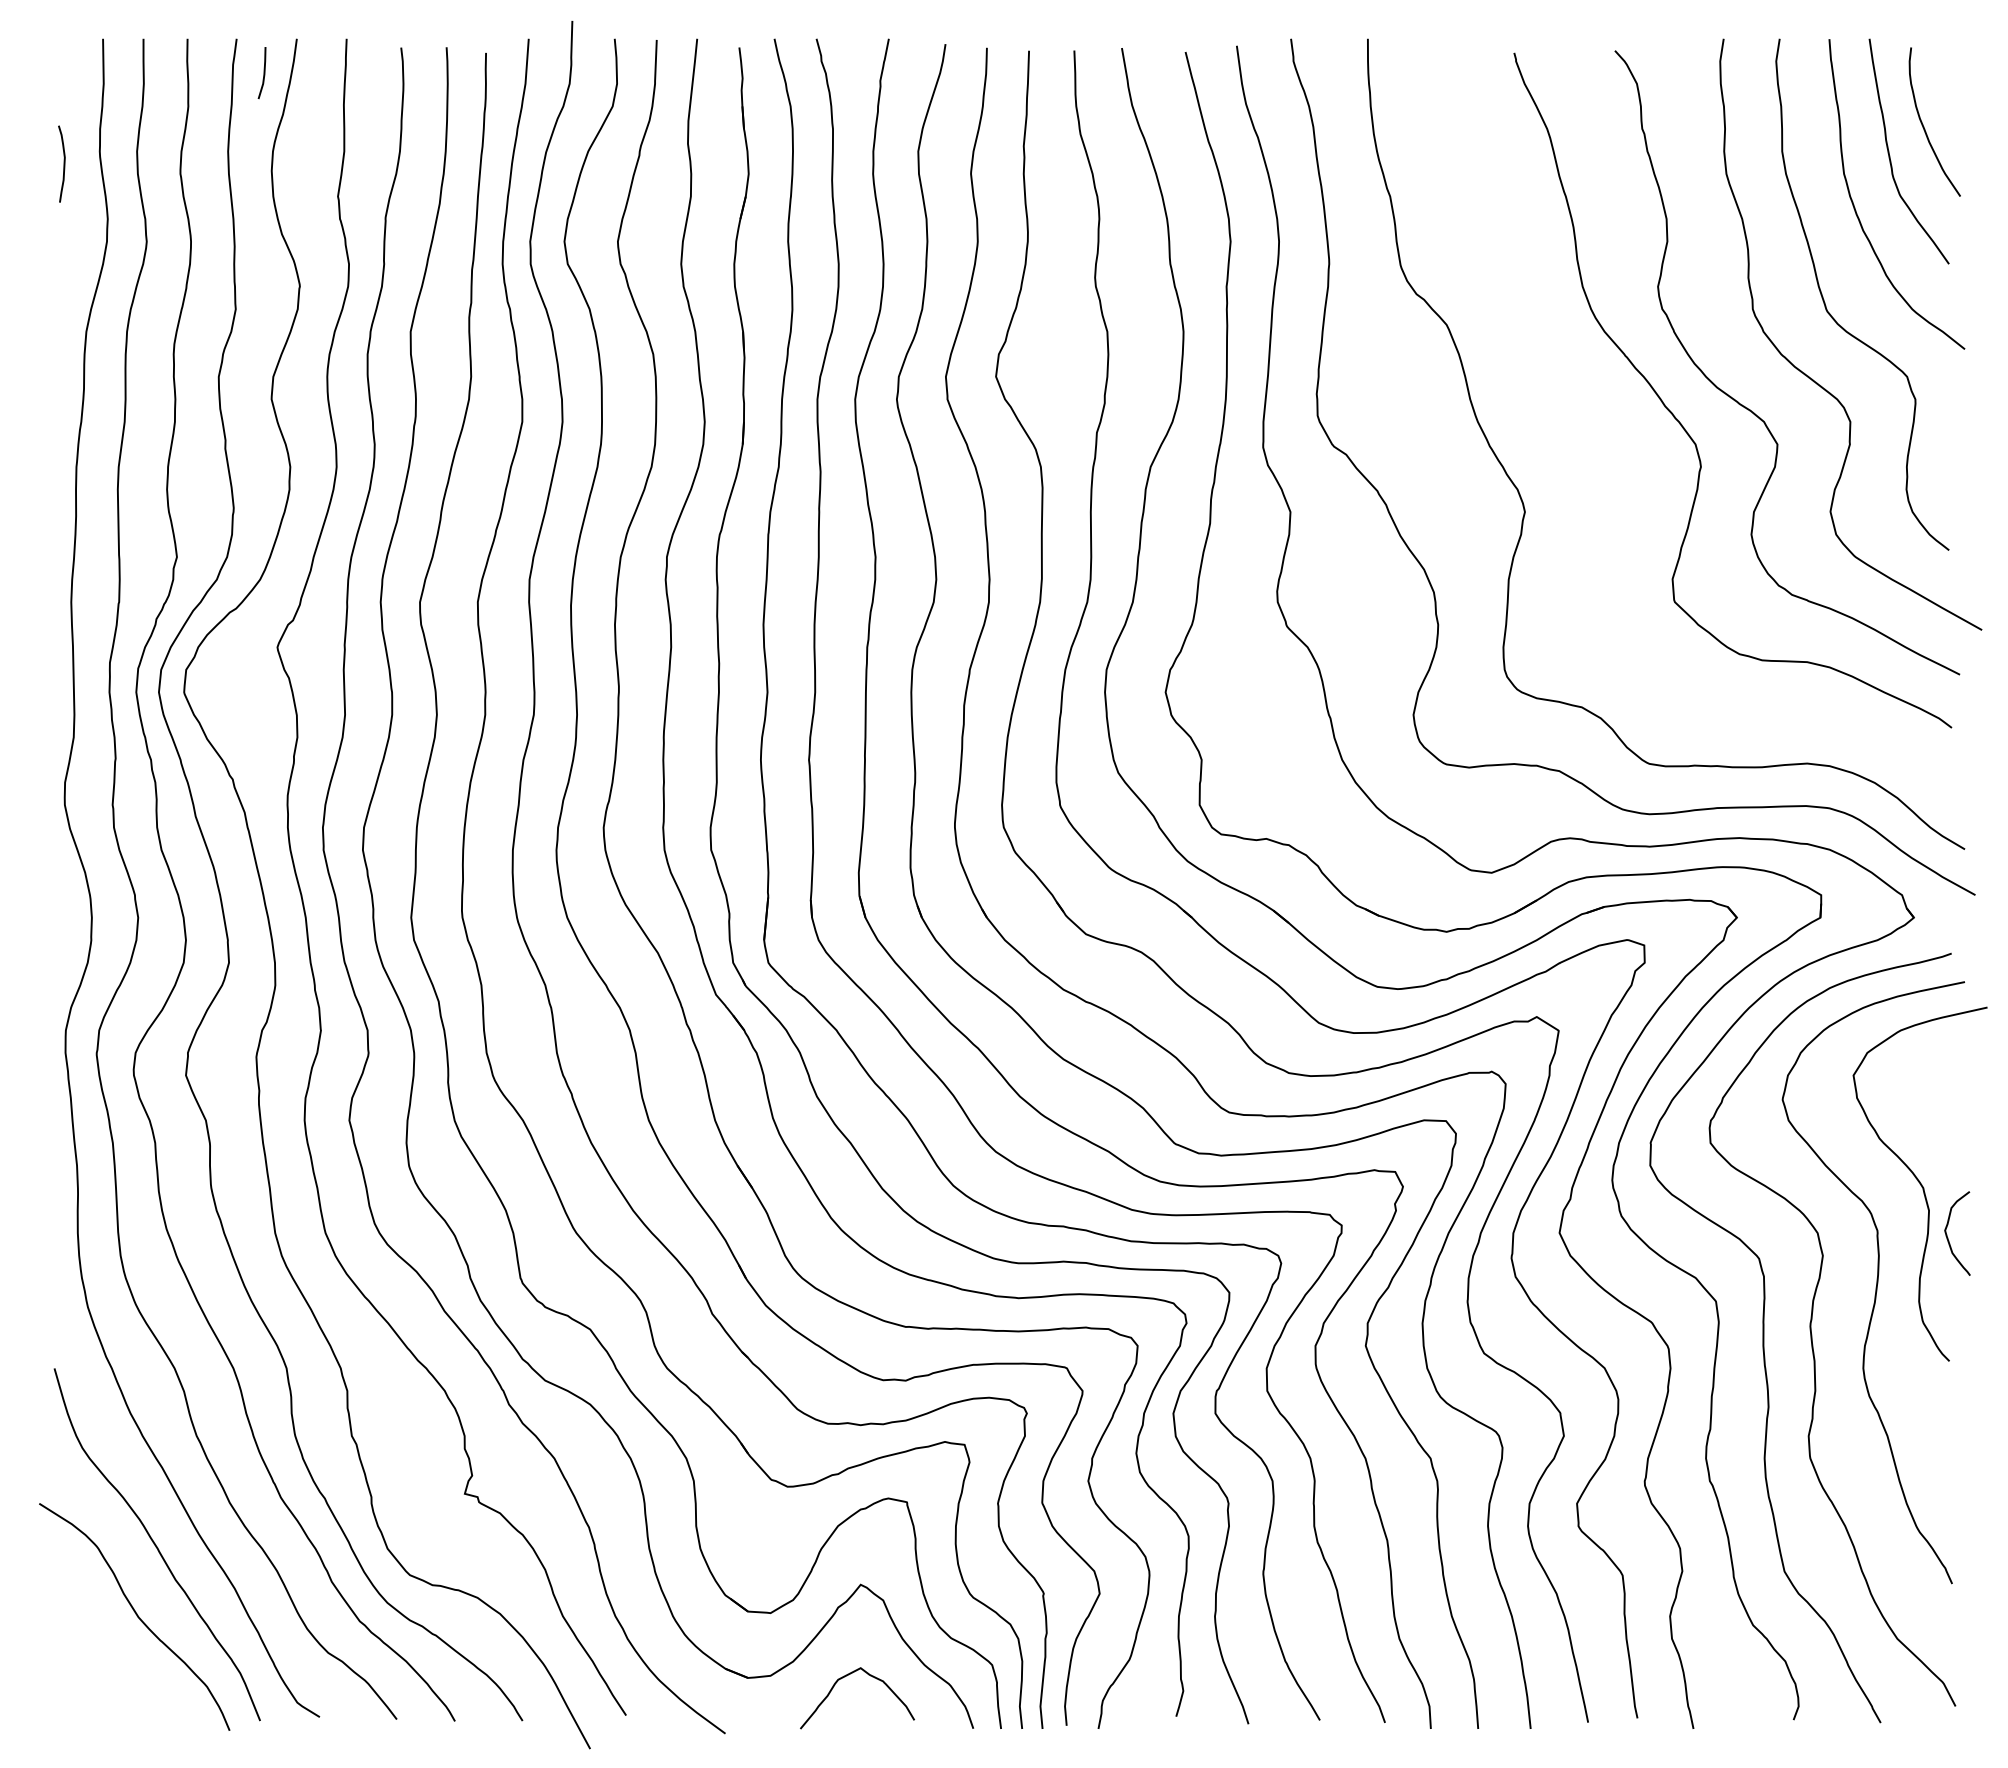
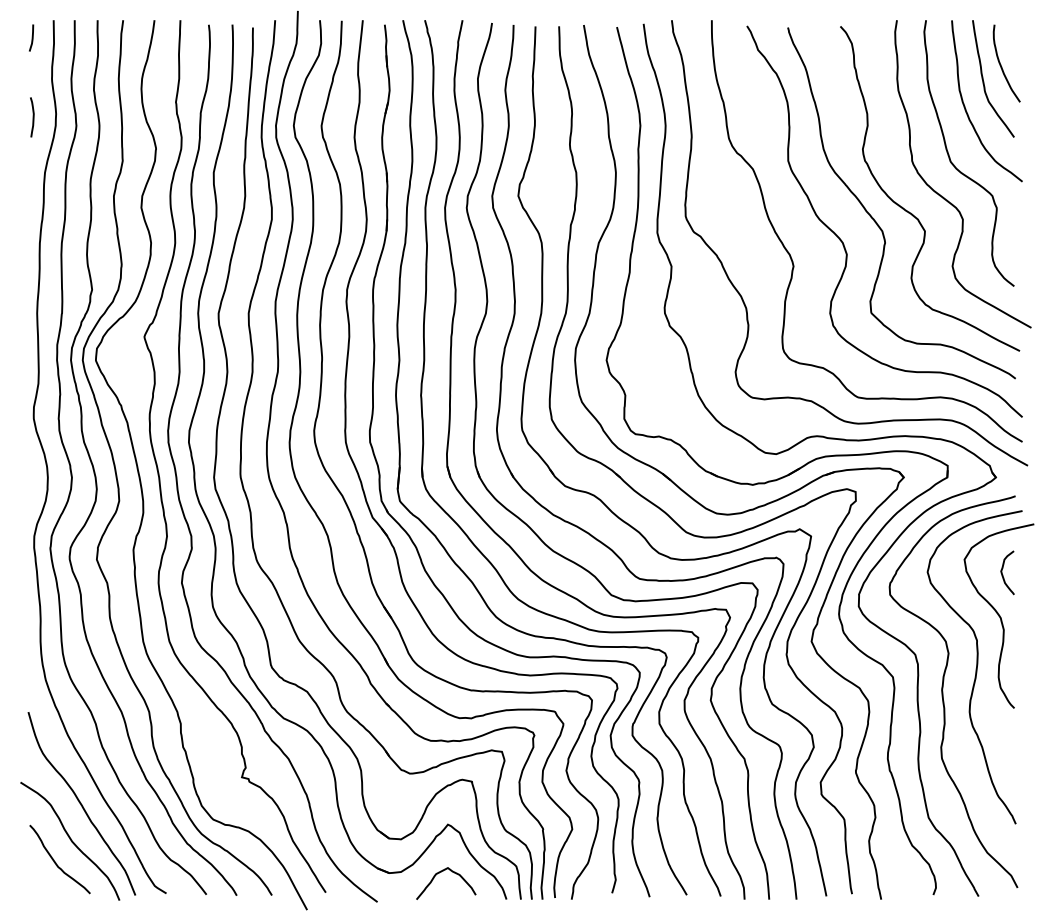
line: (262, 72) -> (31, 37), moved
curve: (62, 164) -> (32, 117), moved
curve: (1620, 466) -> (843, 242), added
curve: (1949, 1236) -> (1003, 574), moved
curve: (108, 1657) -> (56, 862), added

